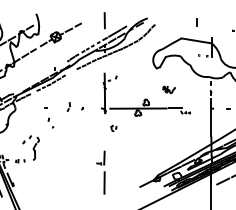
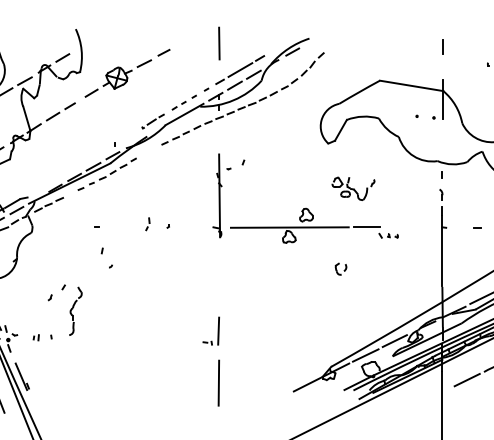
line: (196, 22) -> (442, 47), moved
part: (168, 89) -> (352, 187), size x1.67
part: (74, 106) -> (155, 223), size x0.71
part: (113, 128) -> (340, 269), moved

